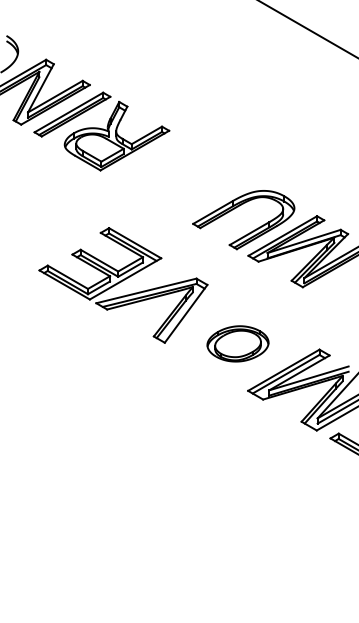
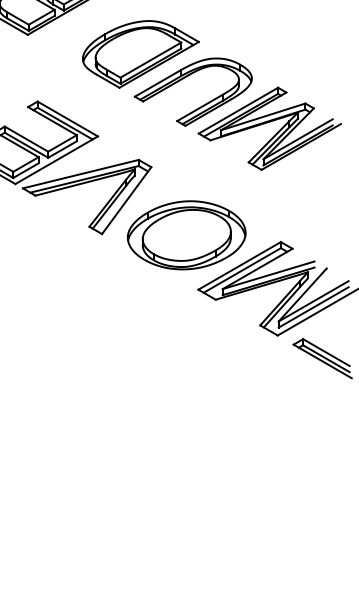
part: (198, 187) -> (141, 54), added
part: (237, 343) -> (186, 234), size x1.67

